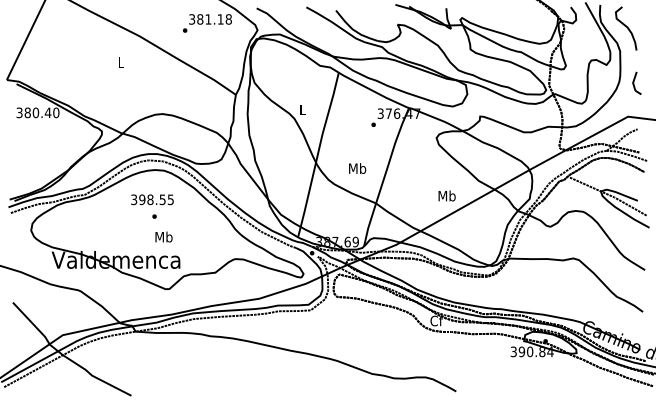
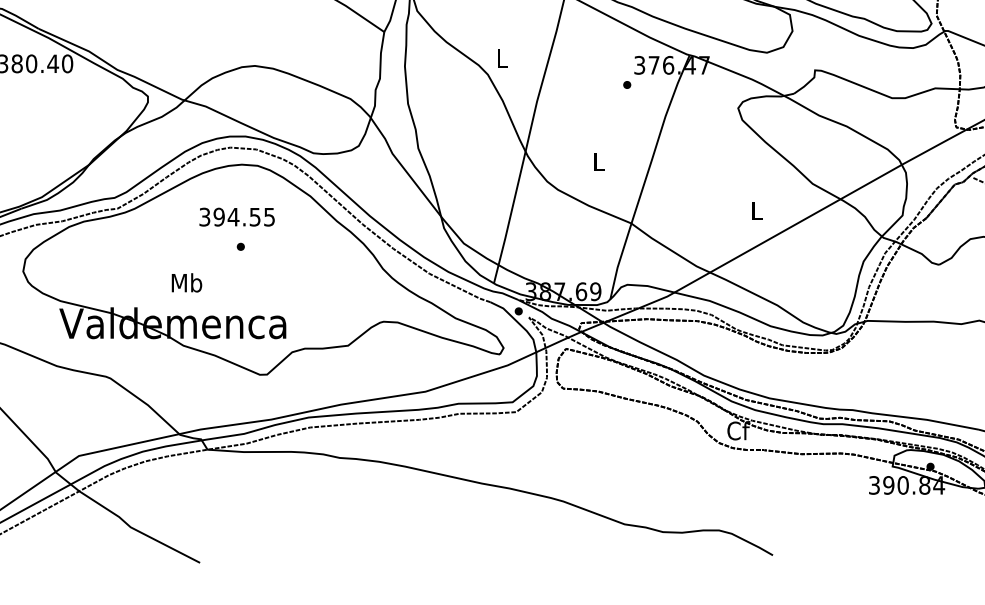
text: (357, 168) -> (598, 161), Mb -> L
text: (446, 195) -> (755, 209), Mb -> L
text: (150, 199) -> (233, 216), 398.55 -> 394.55
text: (163, 236) -> (186, 281), moved

